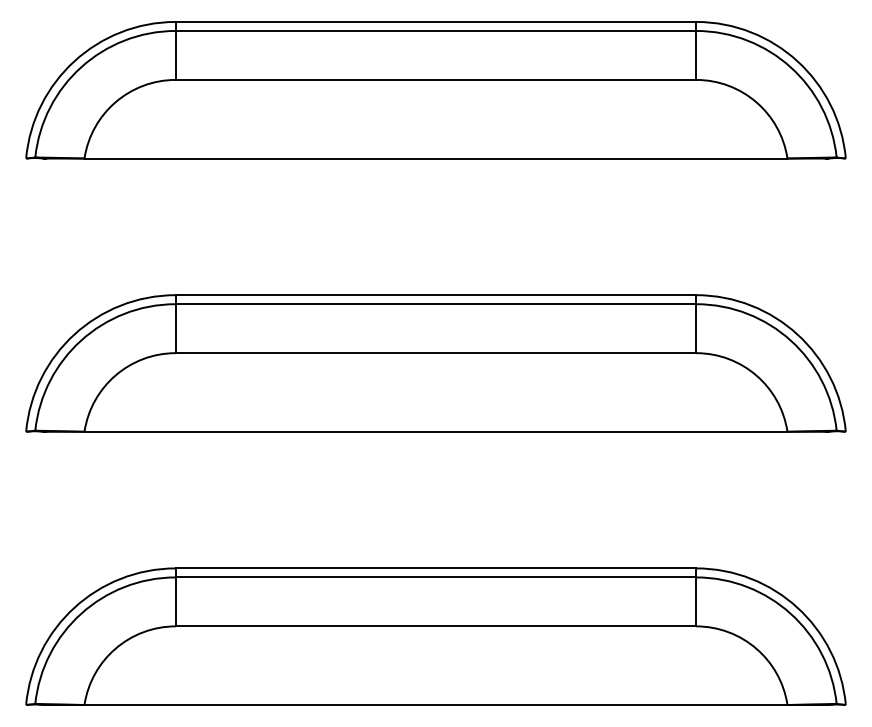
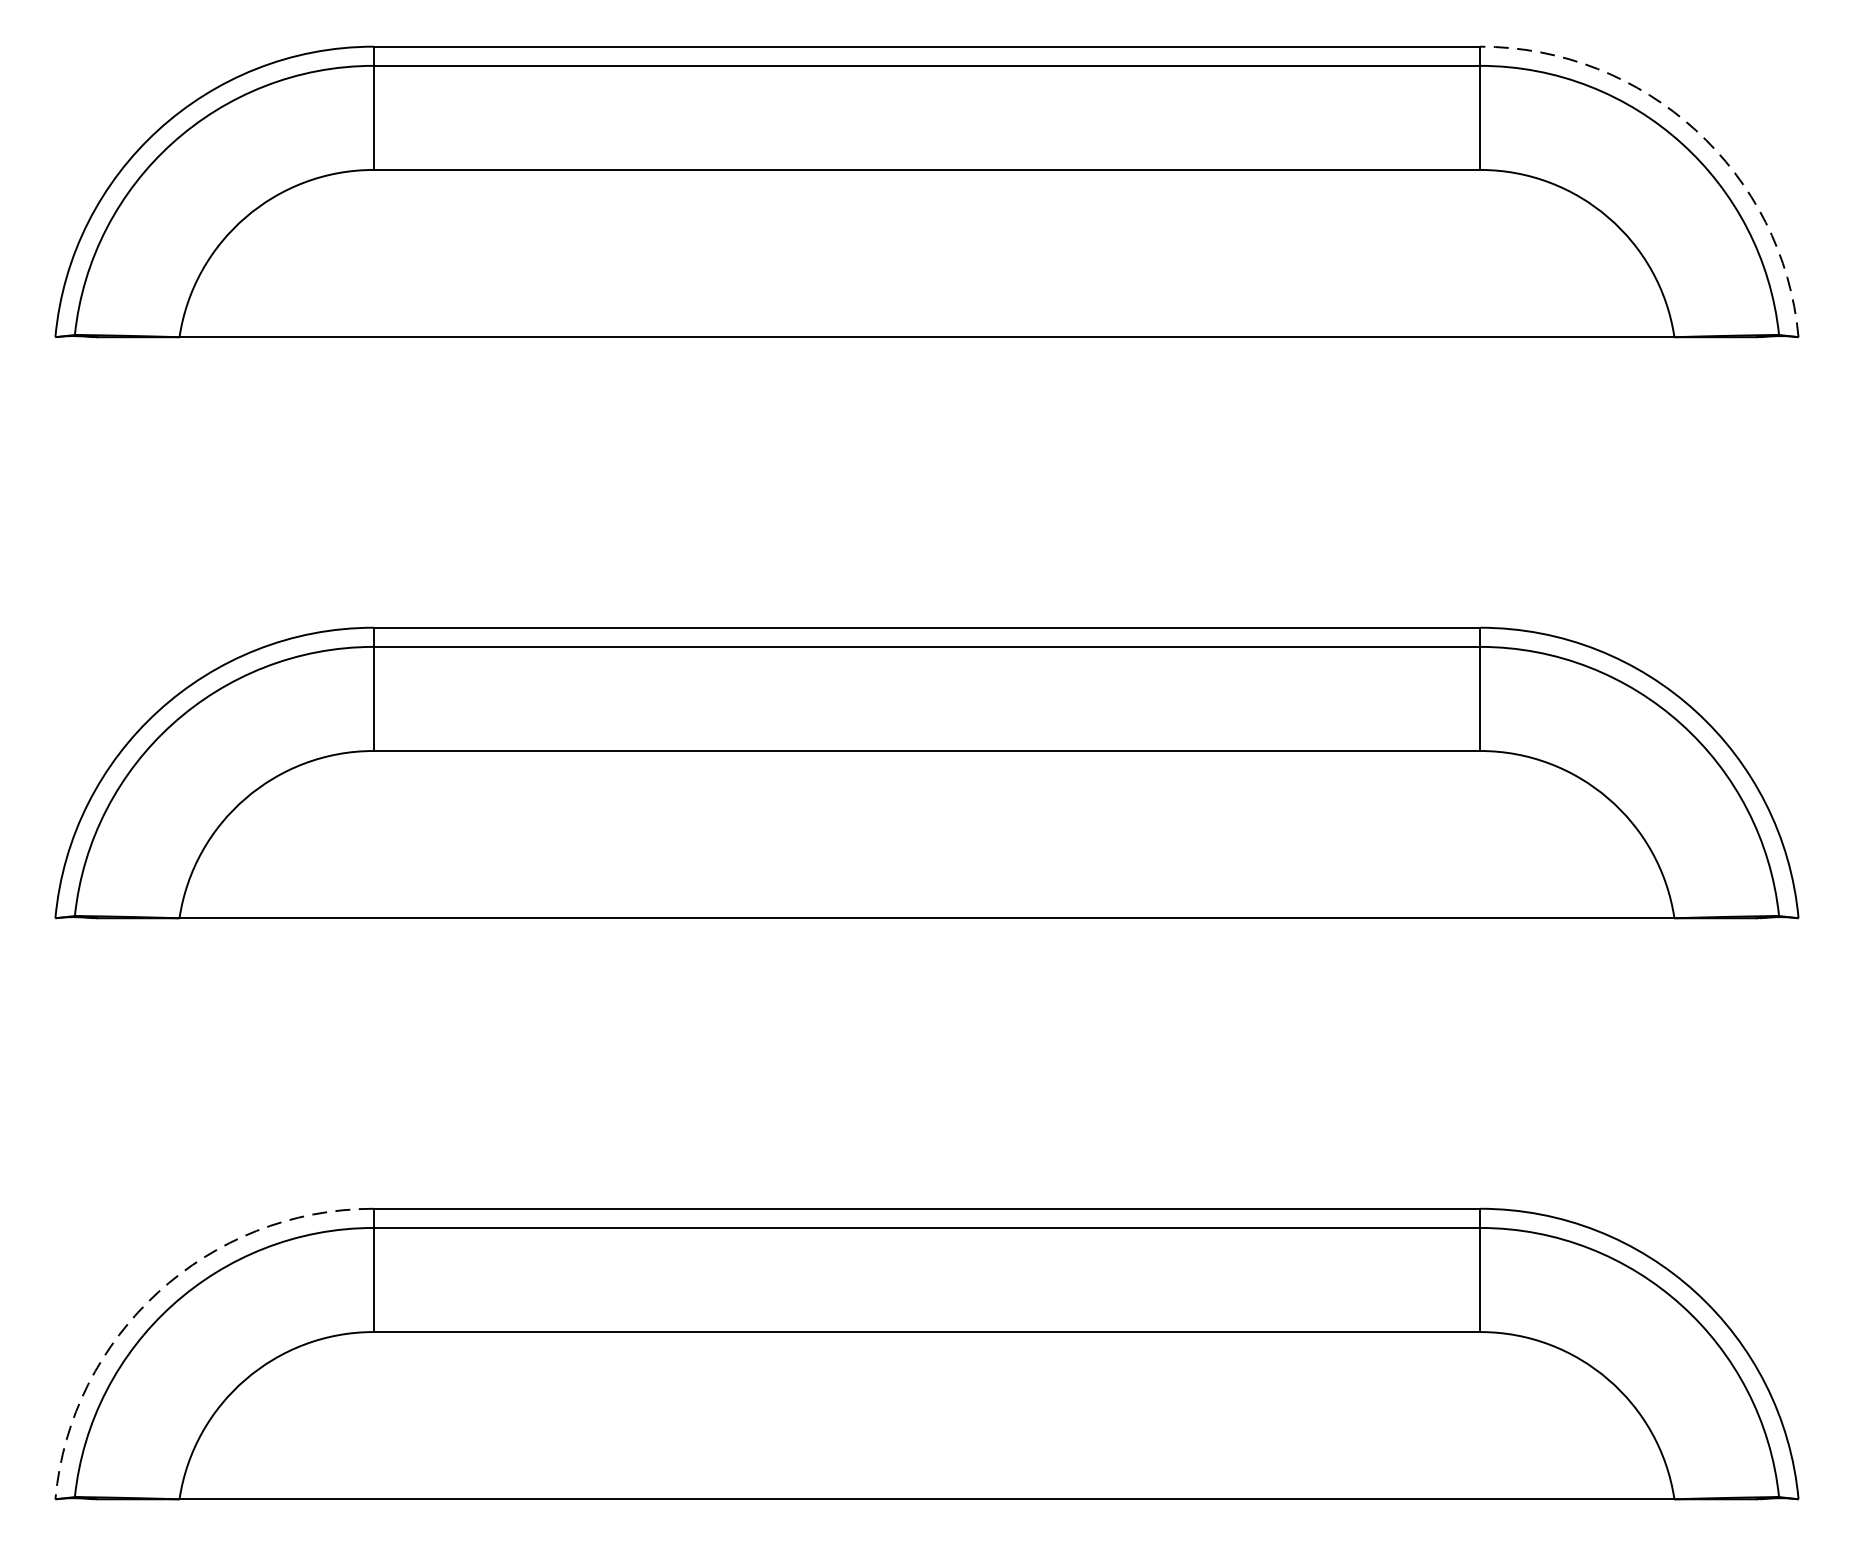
arc: (797, 61) -> (1695, 130), solid -> dashed
arc: (74, 607) -> (158, 1291), solid -> dashed

